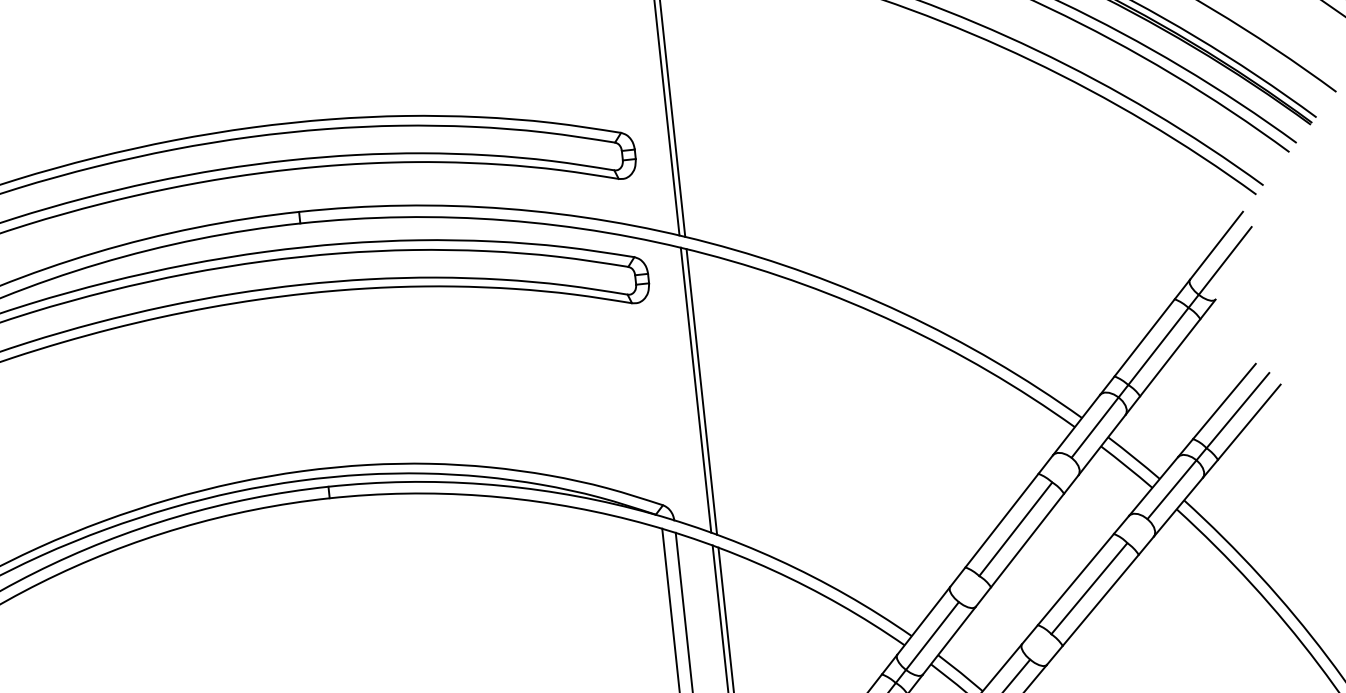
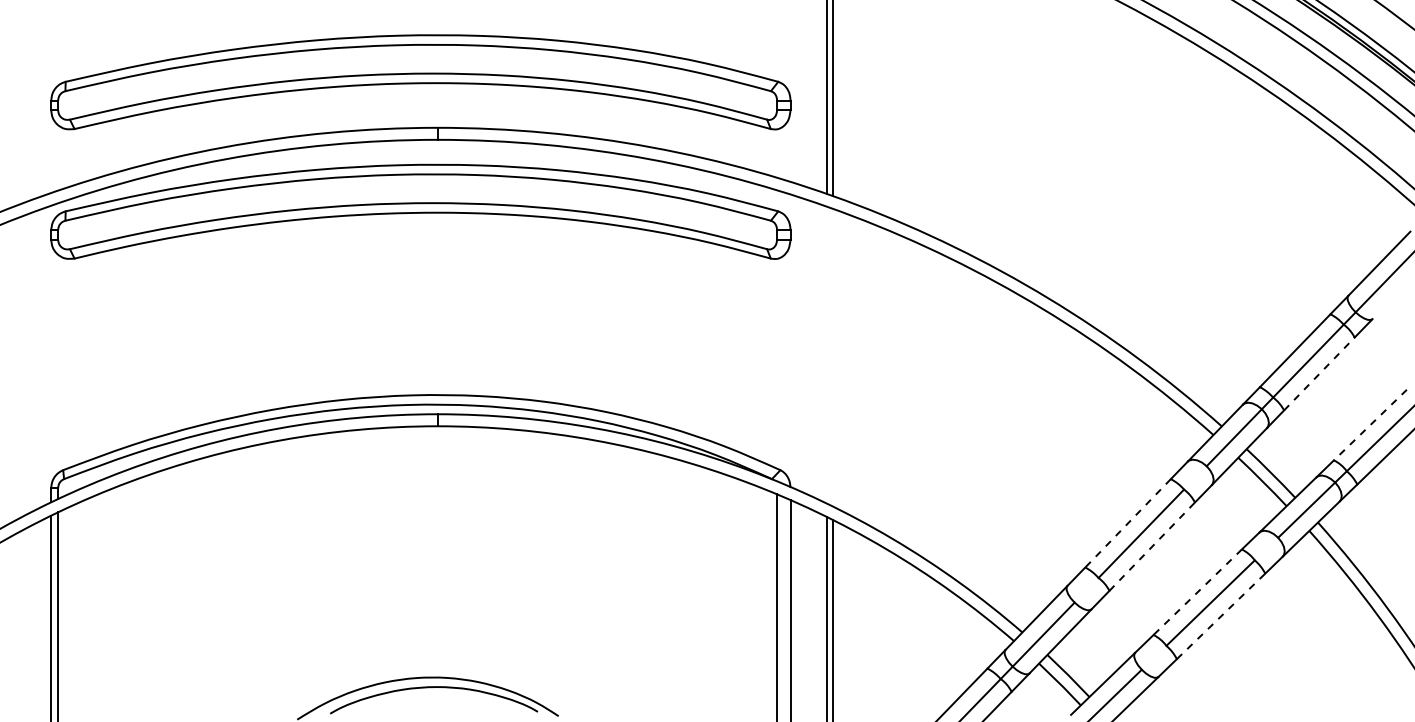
line: (1170, 358) -> (1319, 374), solid -> dashed
line: (696, 389) -> (827, 354), removed
line: (701, 391) -> (832, 357), removed
line: (1224, 401) -> (1370, 425), solid -> dashed
line: (1002, 520) -> (1128, 523), solid -> dashed
line: (1027, 540) -> (1152, 546), solid -> dashed
line: (1075, 579) -> (1197, 592), solid -> dashed
line: (1101, 600) -> (1221, 616), solid -> dashed

